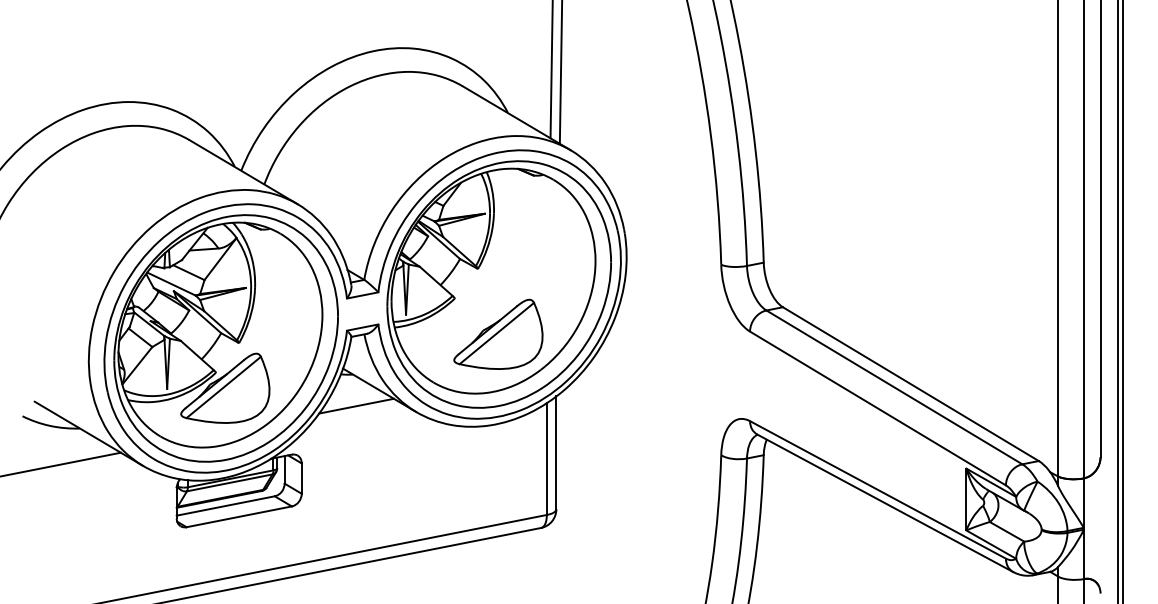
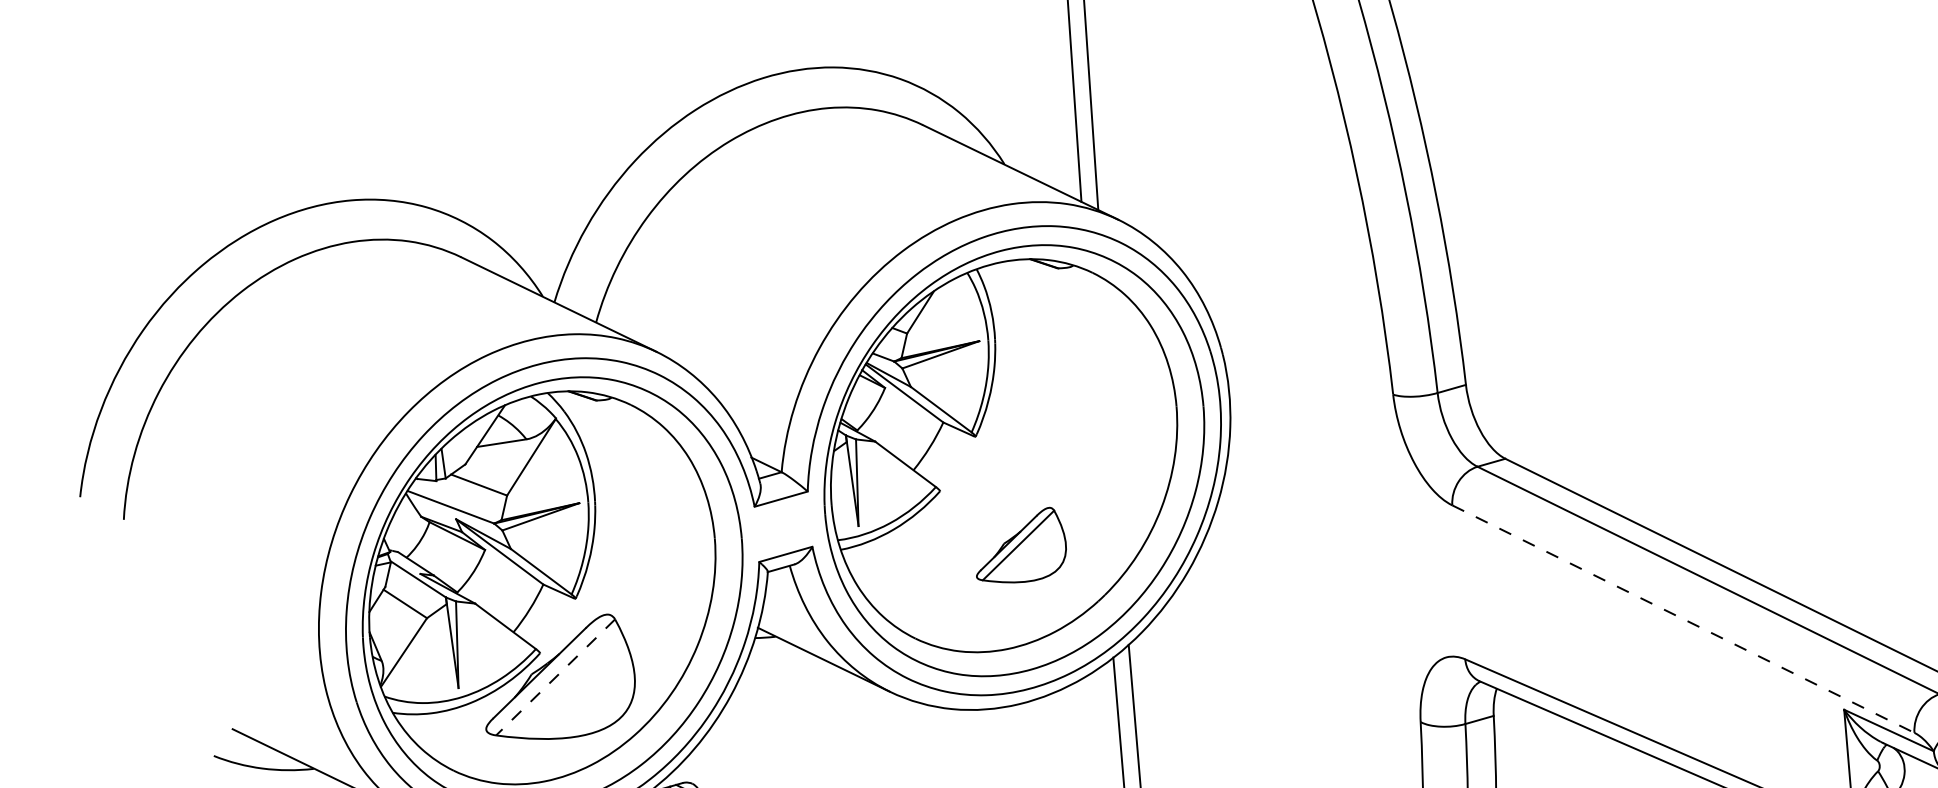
part: (498, 333) -> (1020, 544), size x0.6
line: (223, 387) -> (555, 677), solid -> dashed
line: (356, 405) -> (786, 689), removed
line: (878, 408) -> (1684, 619), solid -> dashed

